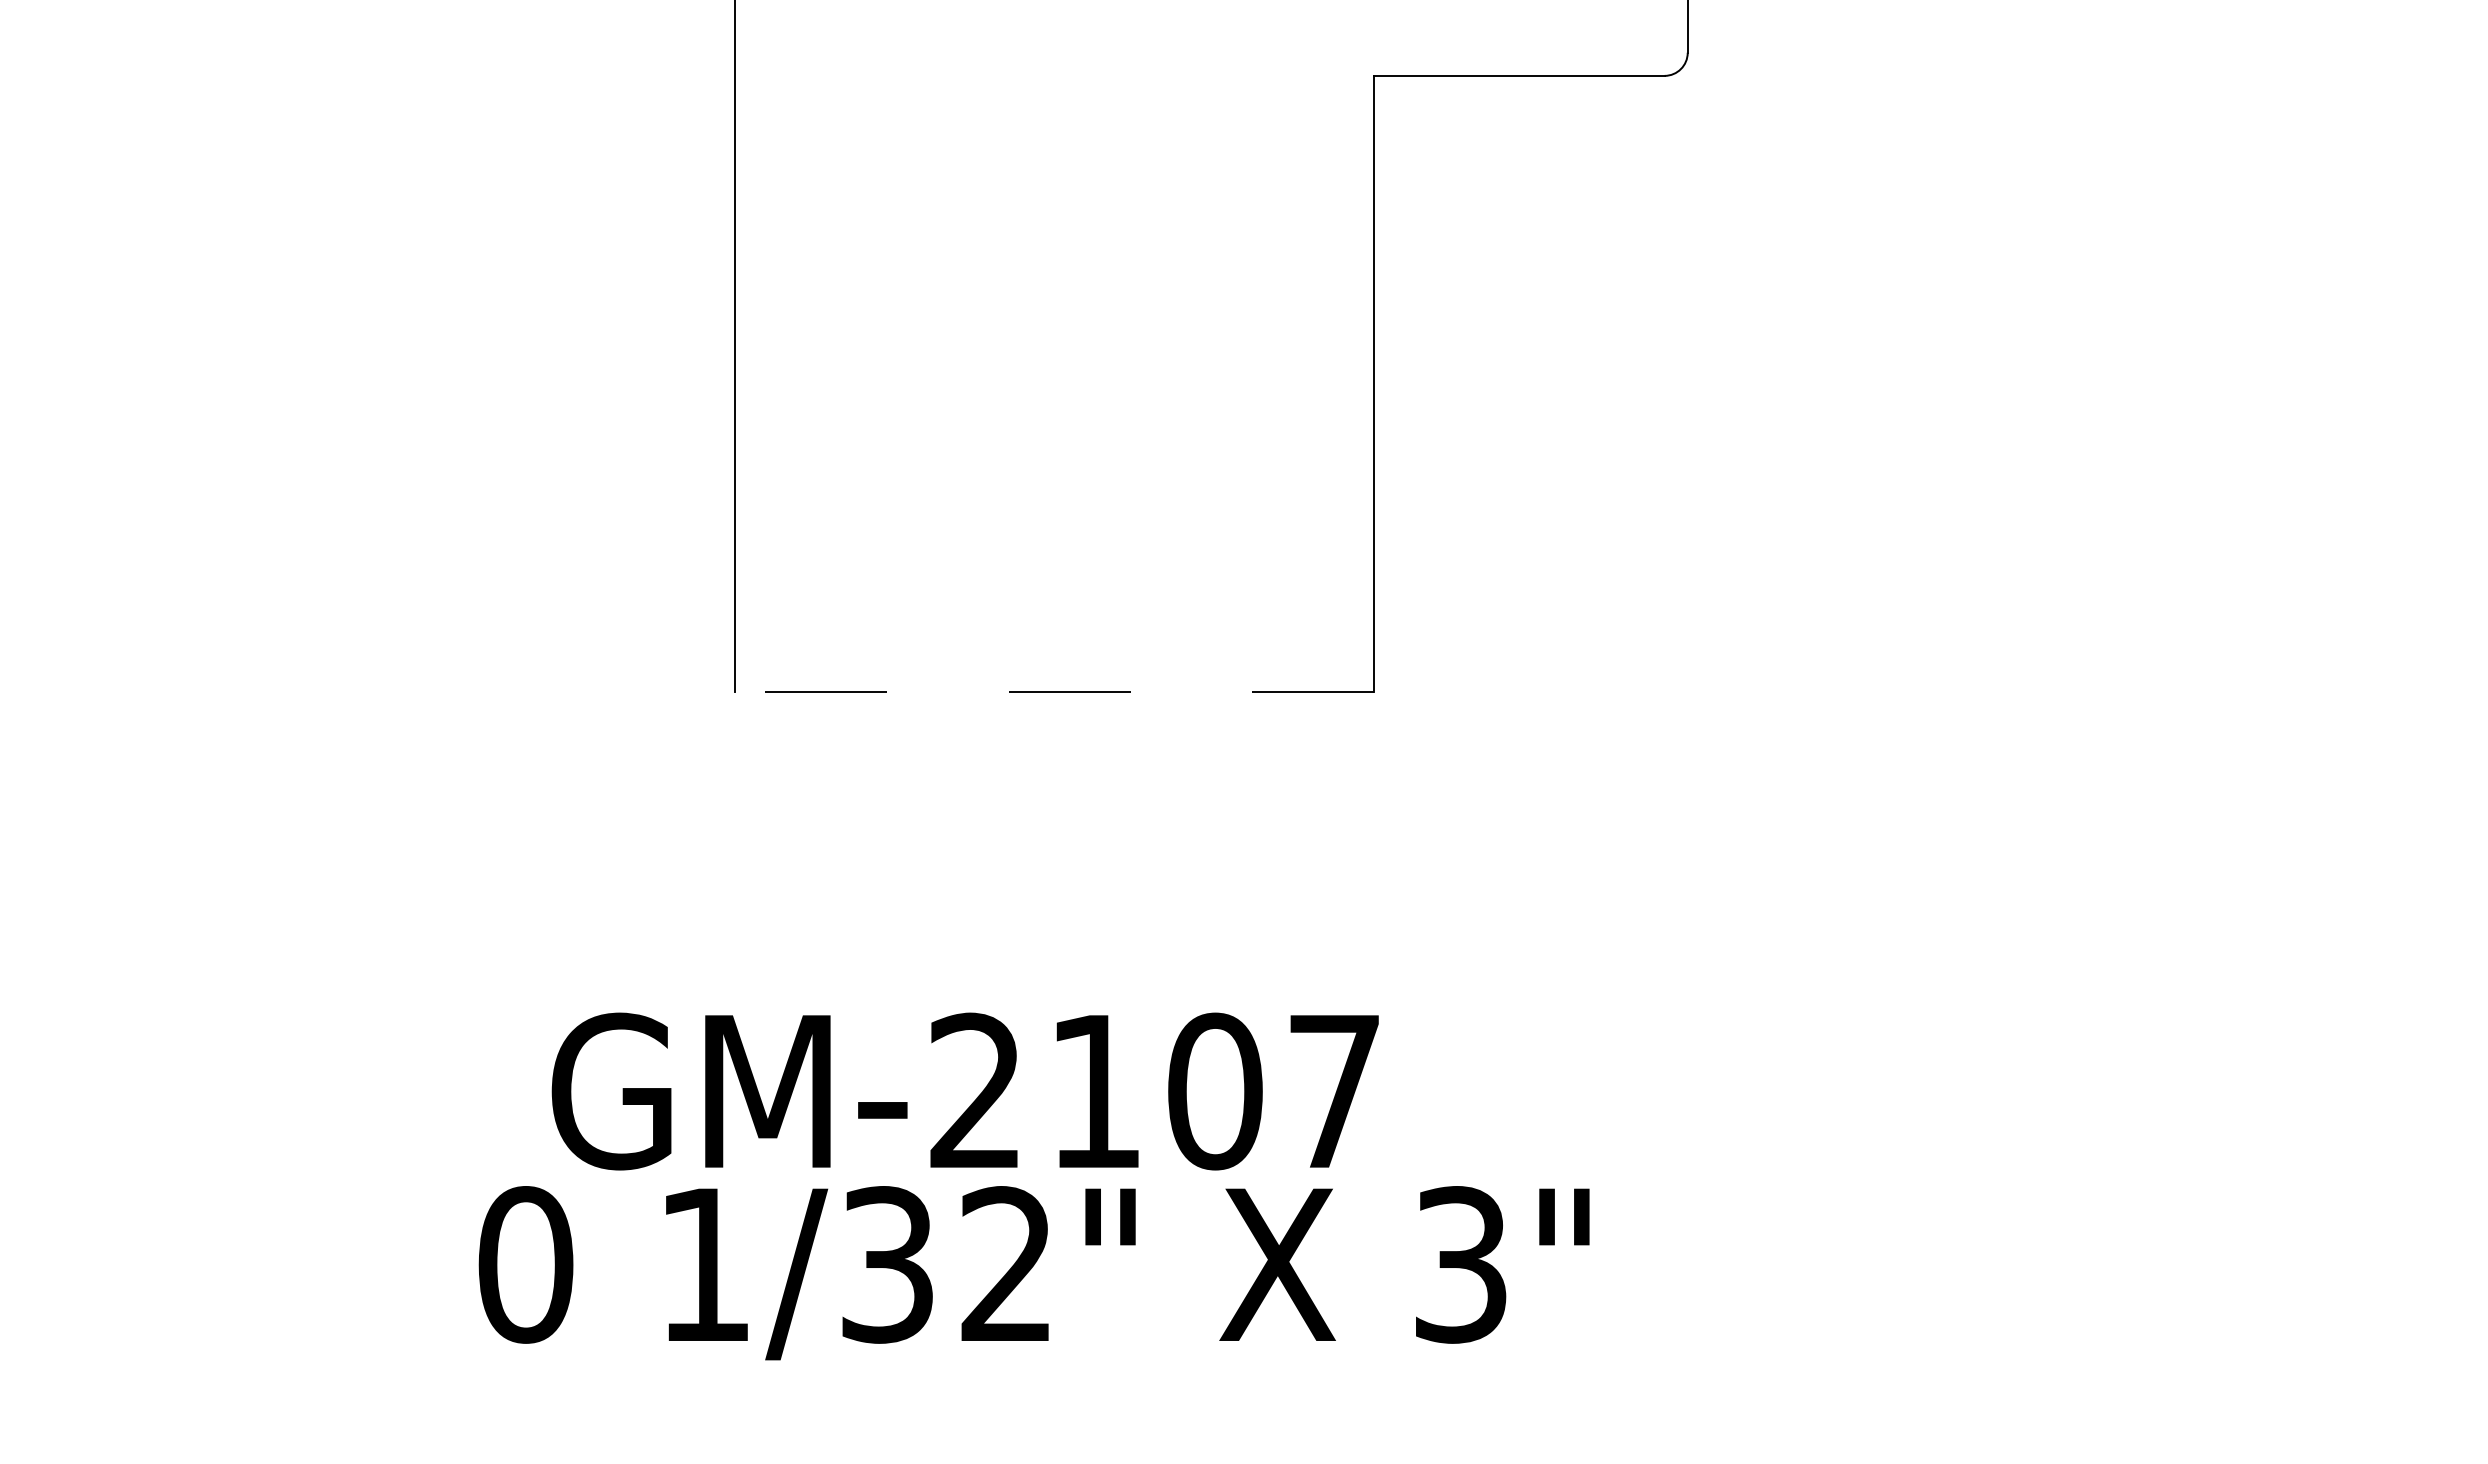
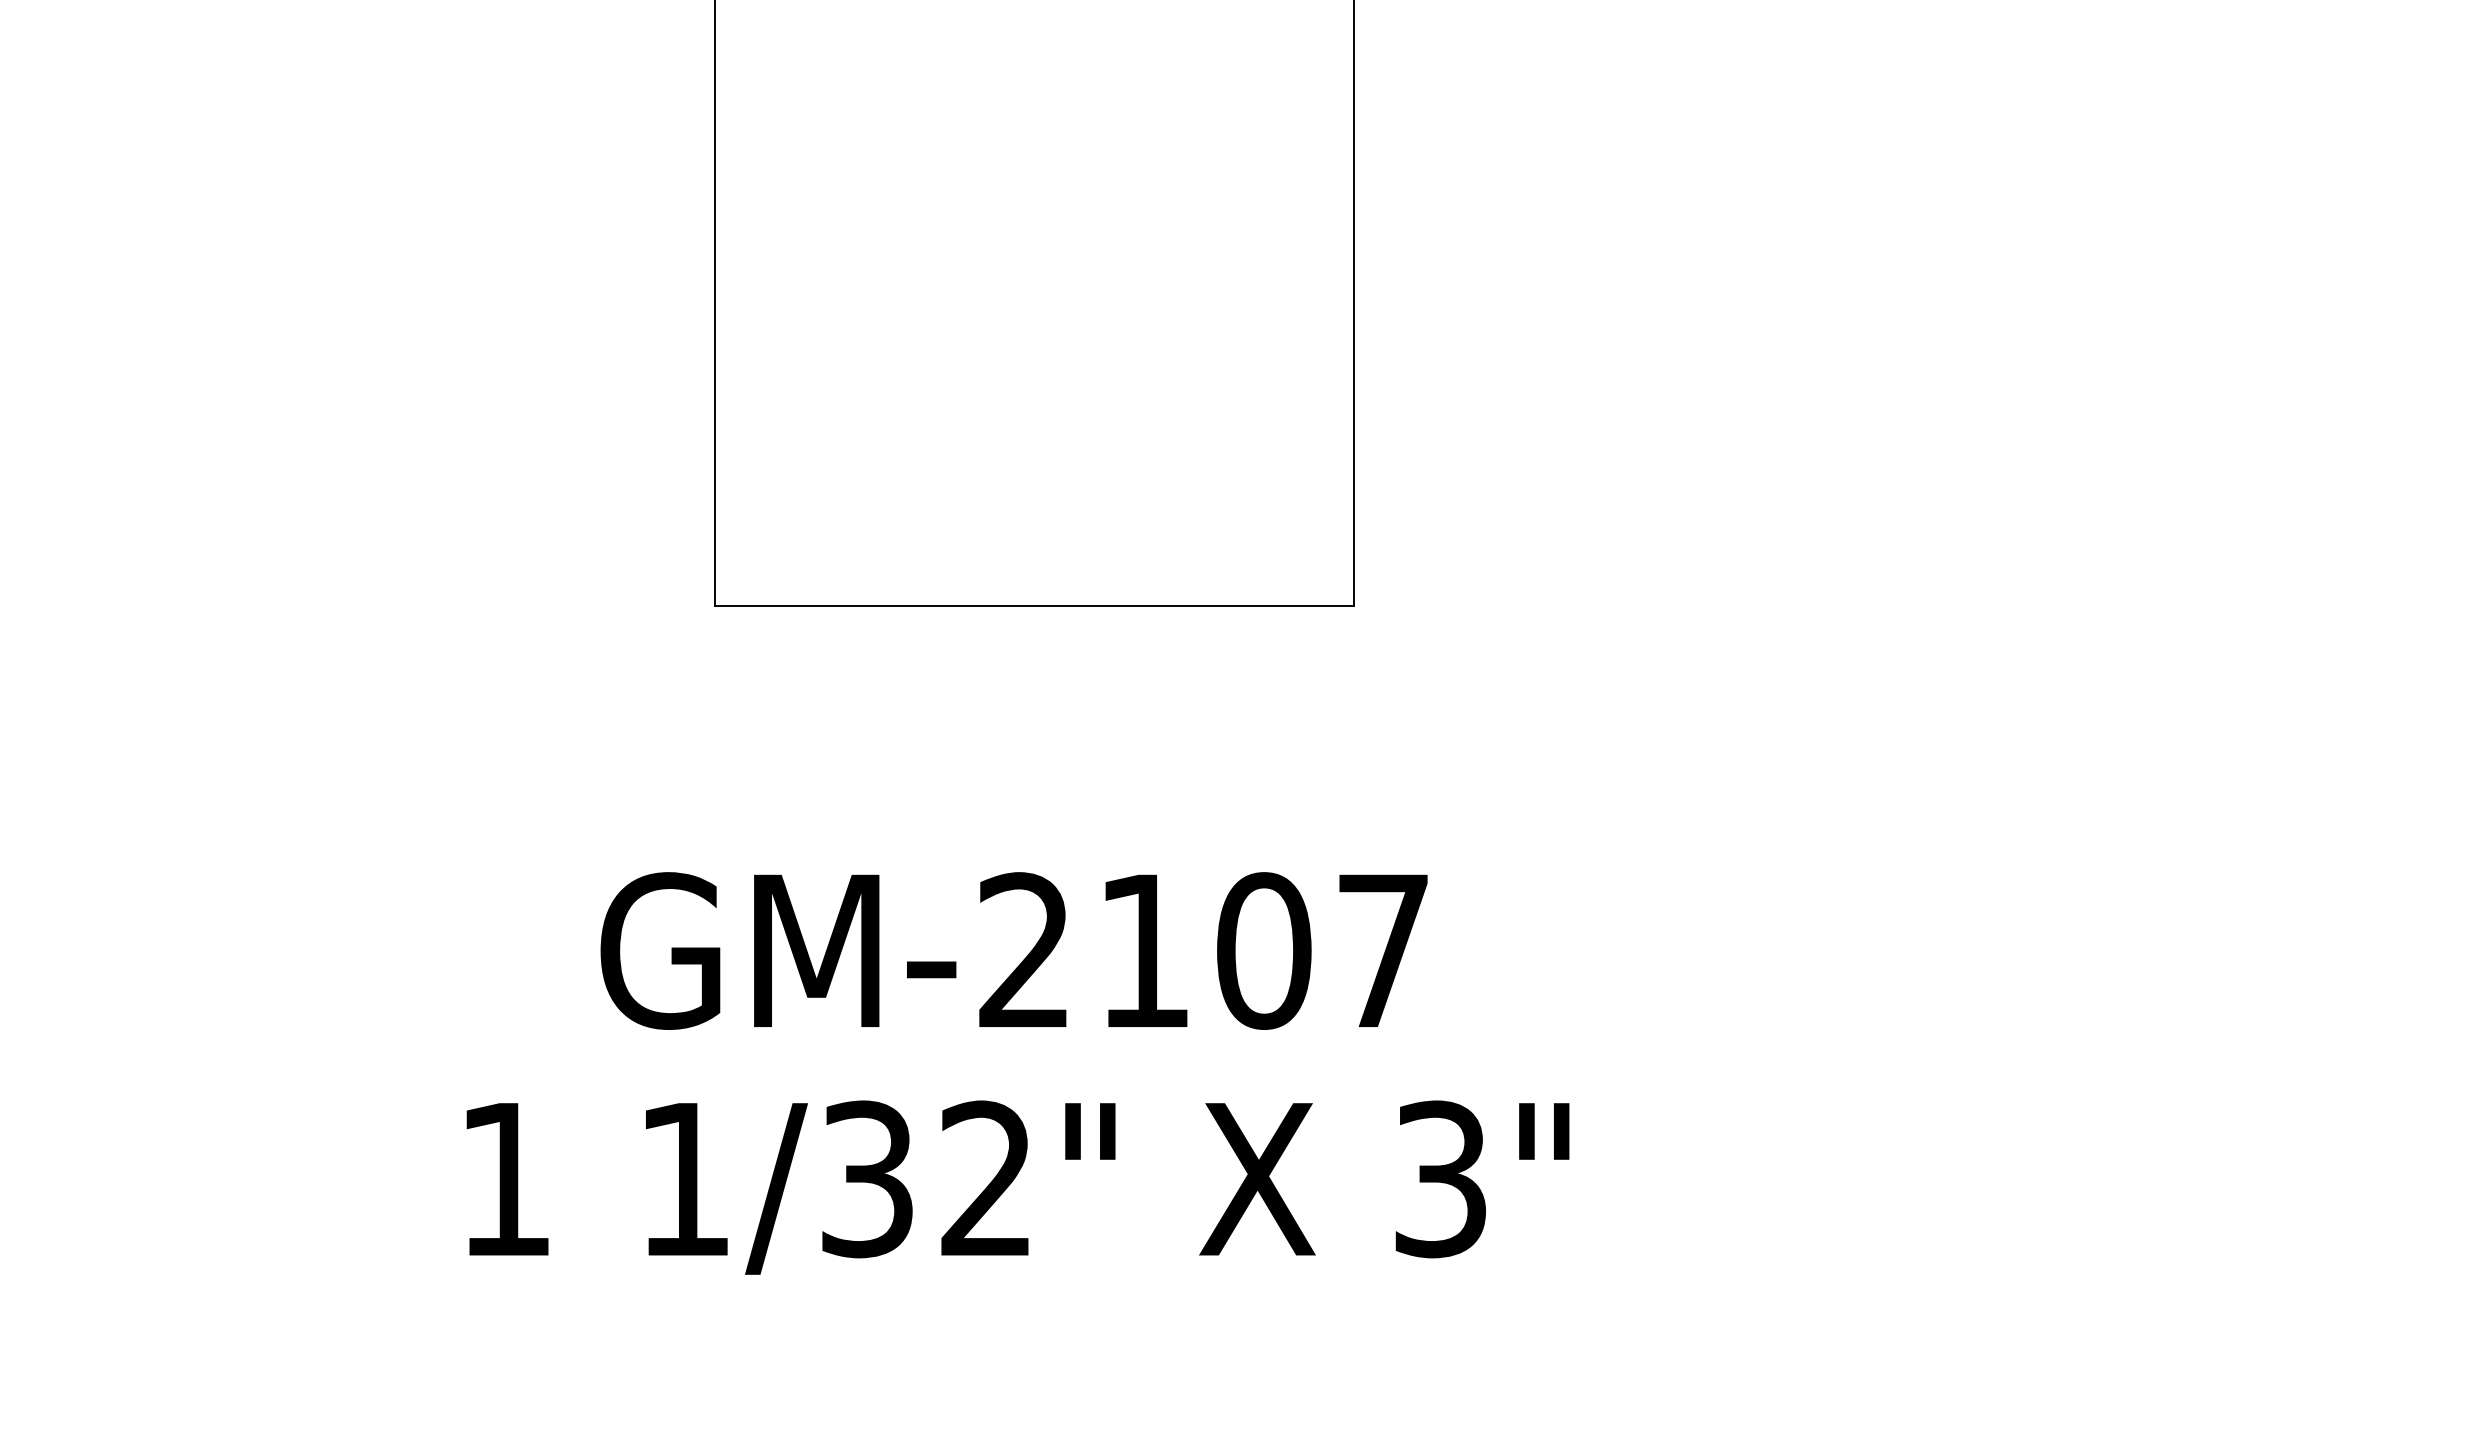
line: (1054, 691) -> (1034, 605), dashed -> solid
text: (964, 1091) -> (1013, 950), moved
text: (525, 1264) -> (505, 1178), 0 -> 1

